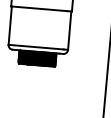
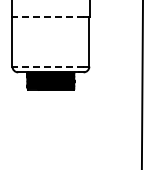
line: (38, 8) -> (47, 16), solid -> dashed
line: (36, 47) -> (48, 66), solid -> dashed

